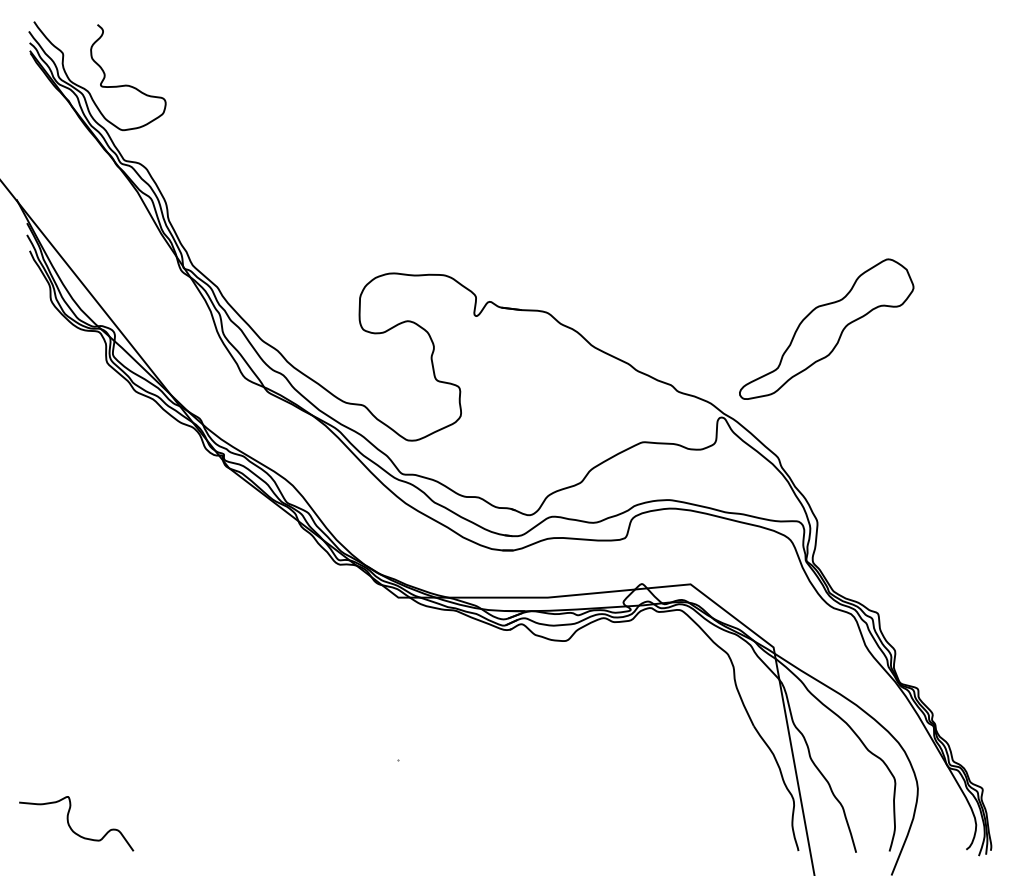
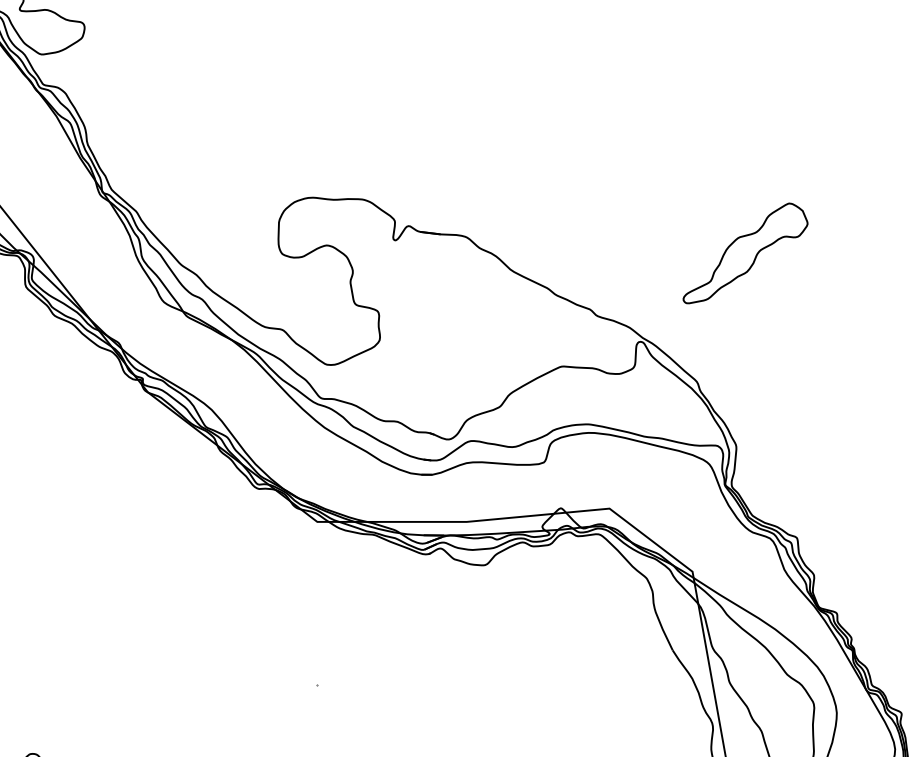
part: (826, 328) -> (745, 252), size x0.71

